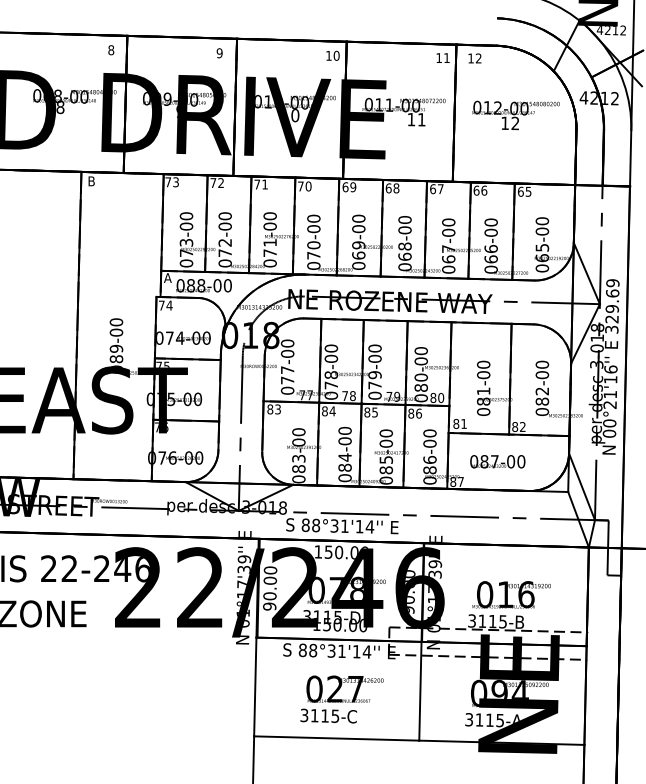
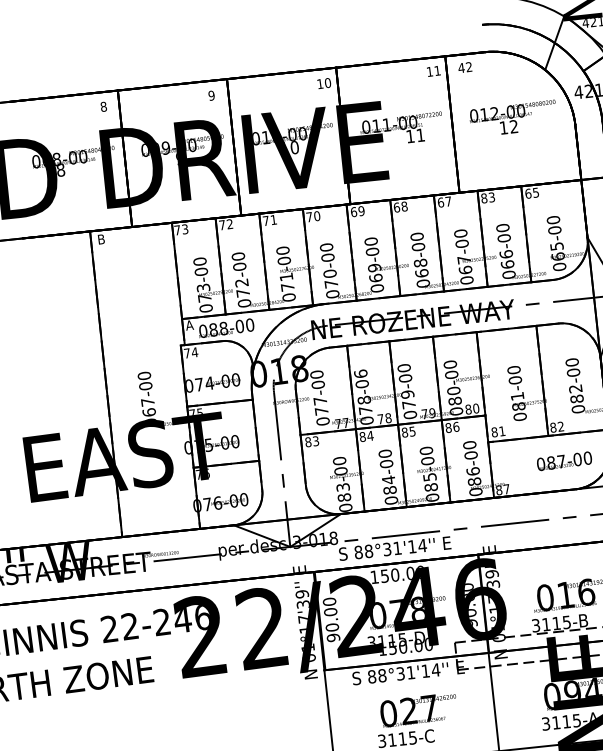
text: (470, 58) -> (461, 68), 12 -> 42
text: (480, 190) -> (488, 197), 66 -> 83
text: (330, 348) -> (360, 373), 078-00 -> 078-06
text: (116, 353) -> (148, 406), 089-00 -> 067-00
text: (497, 461) -> (564, 461), moved

